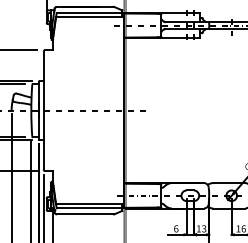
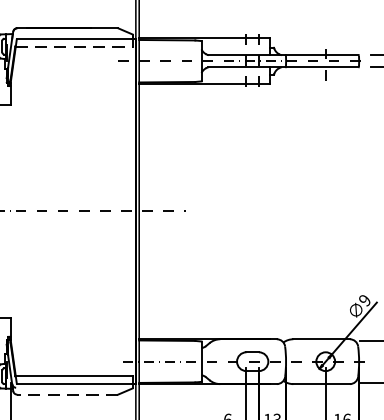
line: (89, 17) -> (74, 47), solid -> dashed
line: (85, 214) -> (67, 394), solid -> dashed

